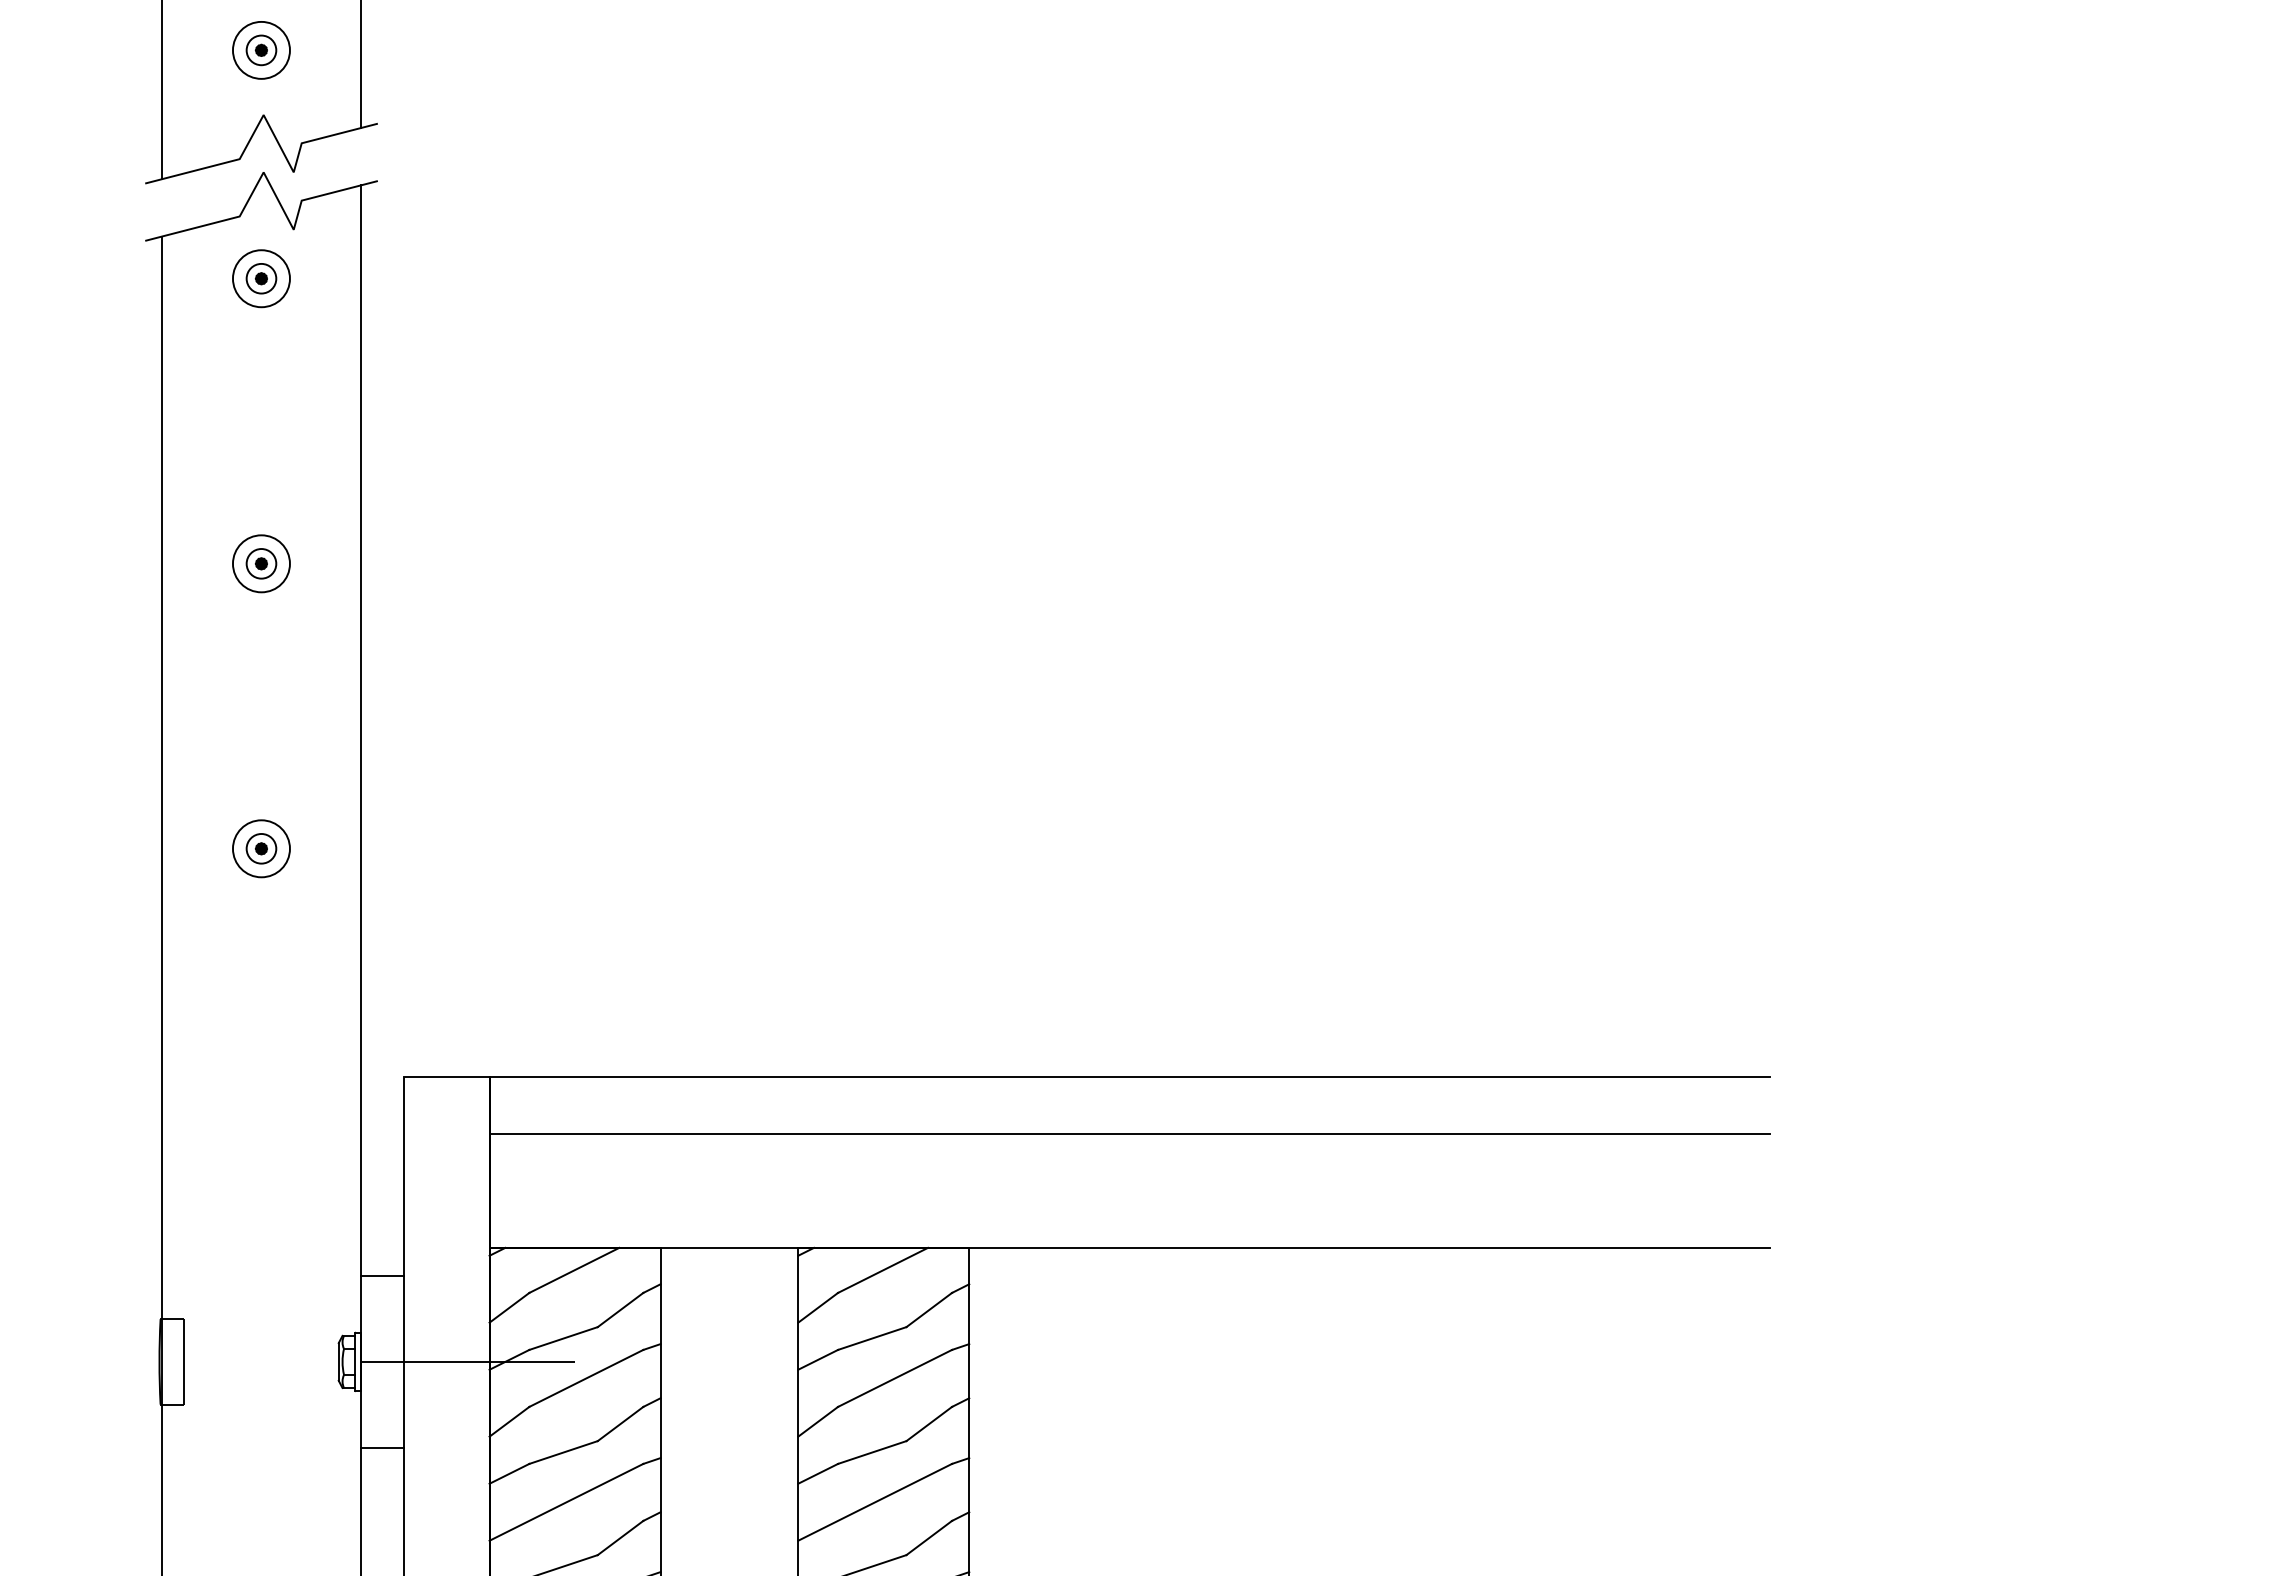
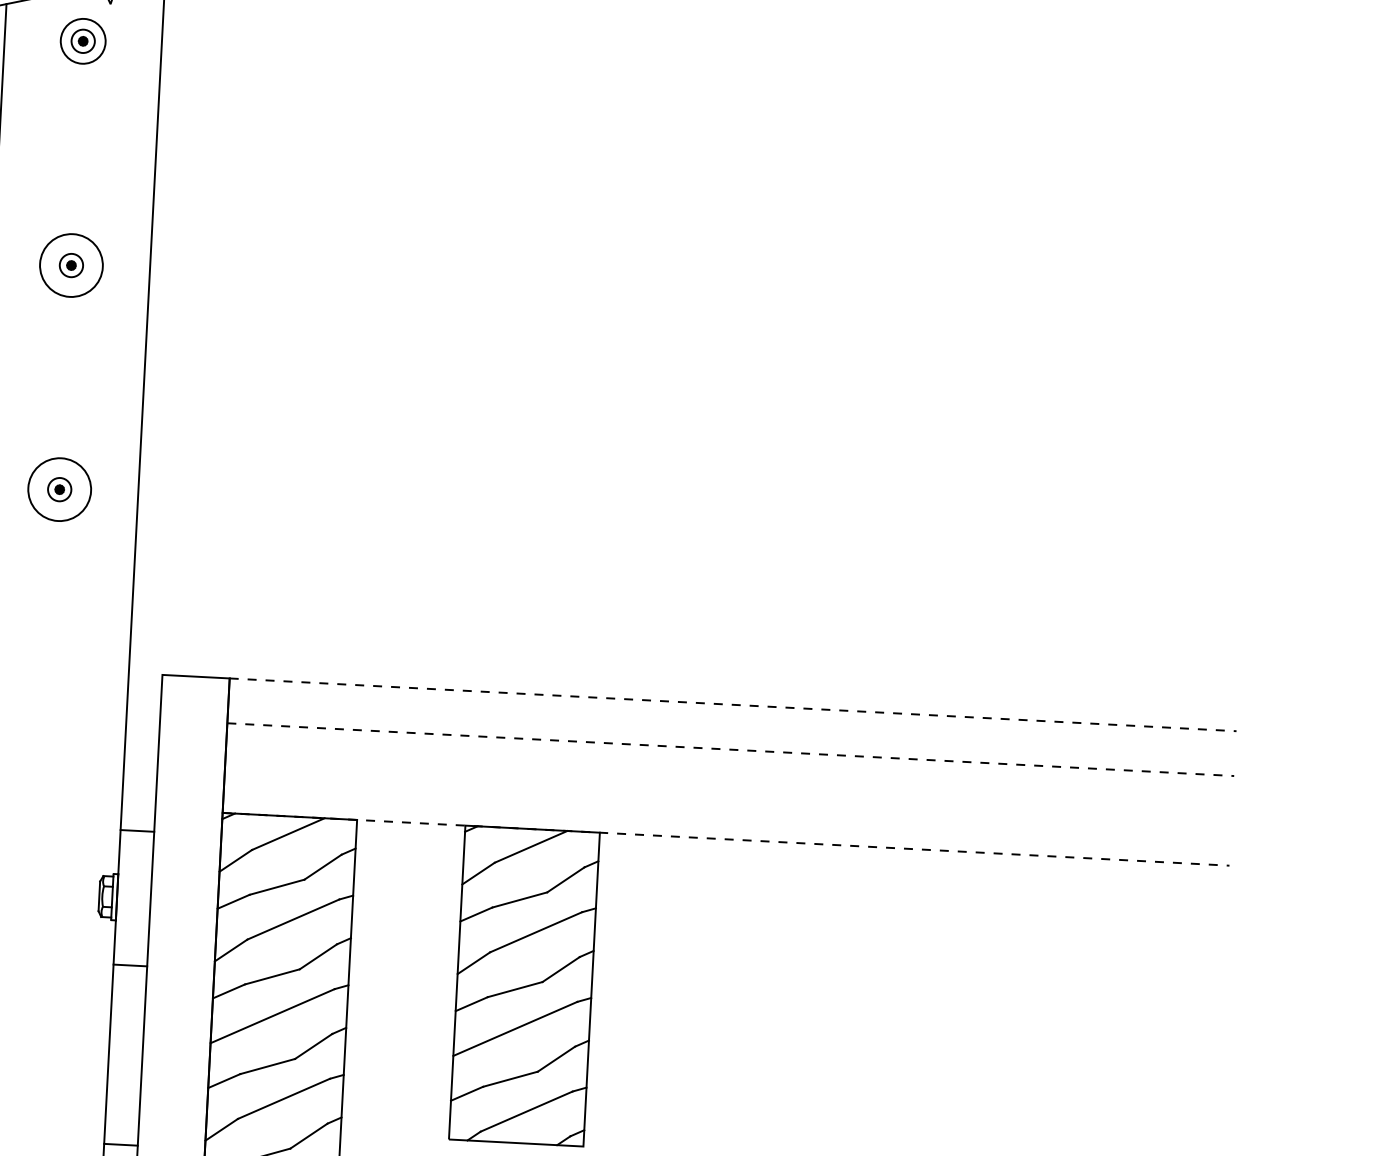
circle: (260, 563) -> (70, 265), size x1.4
circle: (260, 848) -> (58, 489), size x1.4
line: (1130, 1076) -> (733, 704), solid -> dashed
line: (1130, 1133) -> (731, 749), solid -> dashed
line: (1130, 1247) -> (726, 839), solid -> dashed
line: (468, 1361) -> (201, 901), removed

